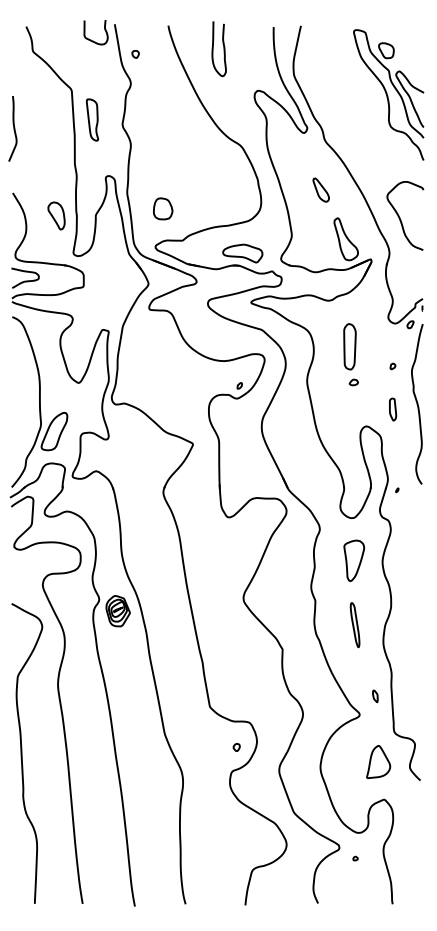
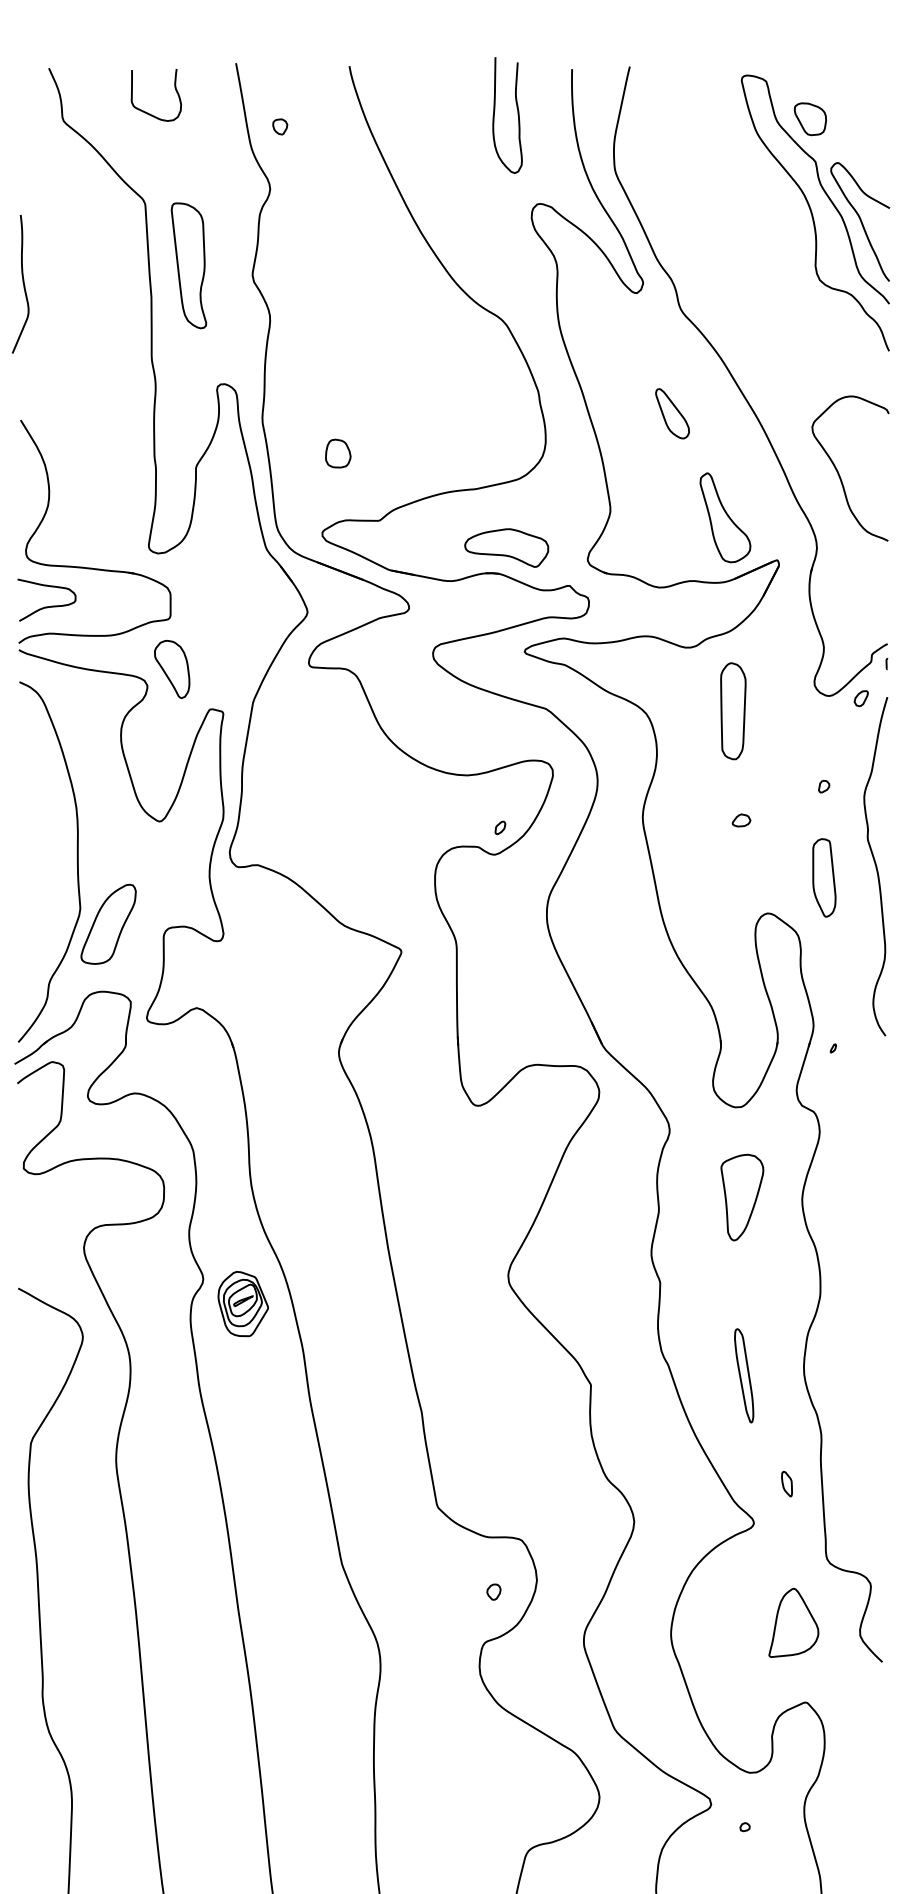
curve: (91, 39) -> (146, 110), moved
curve: (213, 49) -> (495, 116), moved
part: (92, 119) -> (189, 264), size x1.43
part: (162, 208) -> (336, 452), size x0.62
part: (56, 215) -> (172, 668), moved
part: (349, 346) -> (732, 710), moved
part: (392, 409) -> (823, 877), size x1.67
part: (354, 625) -> (742, 1376), moved

